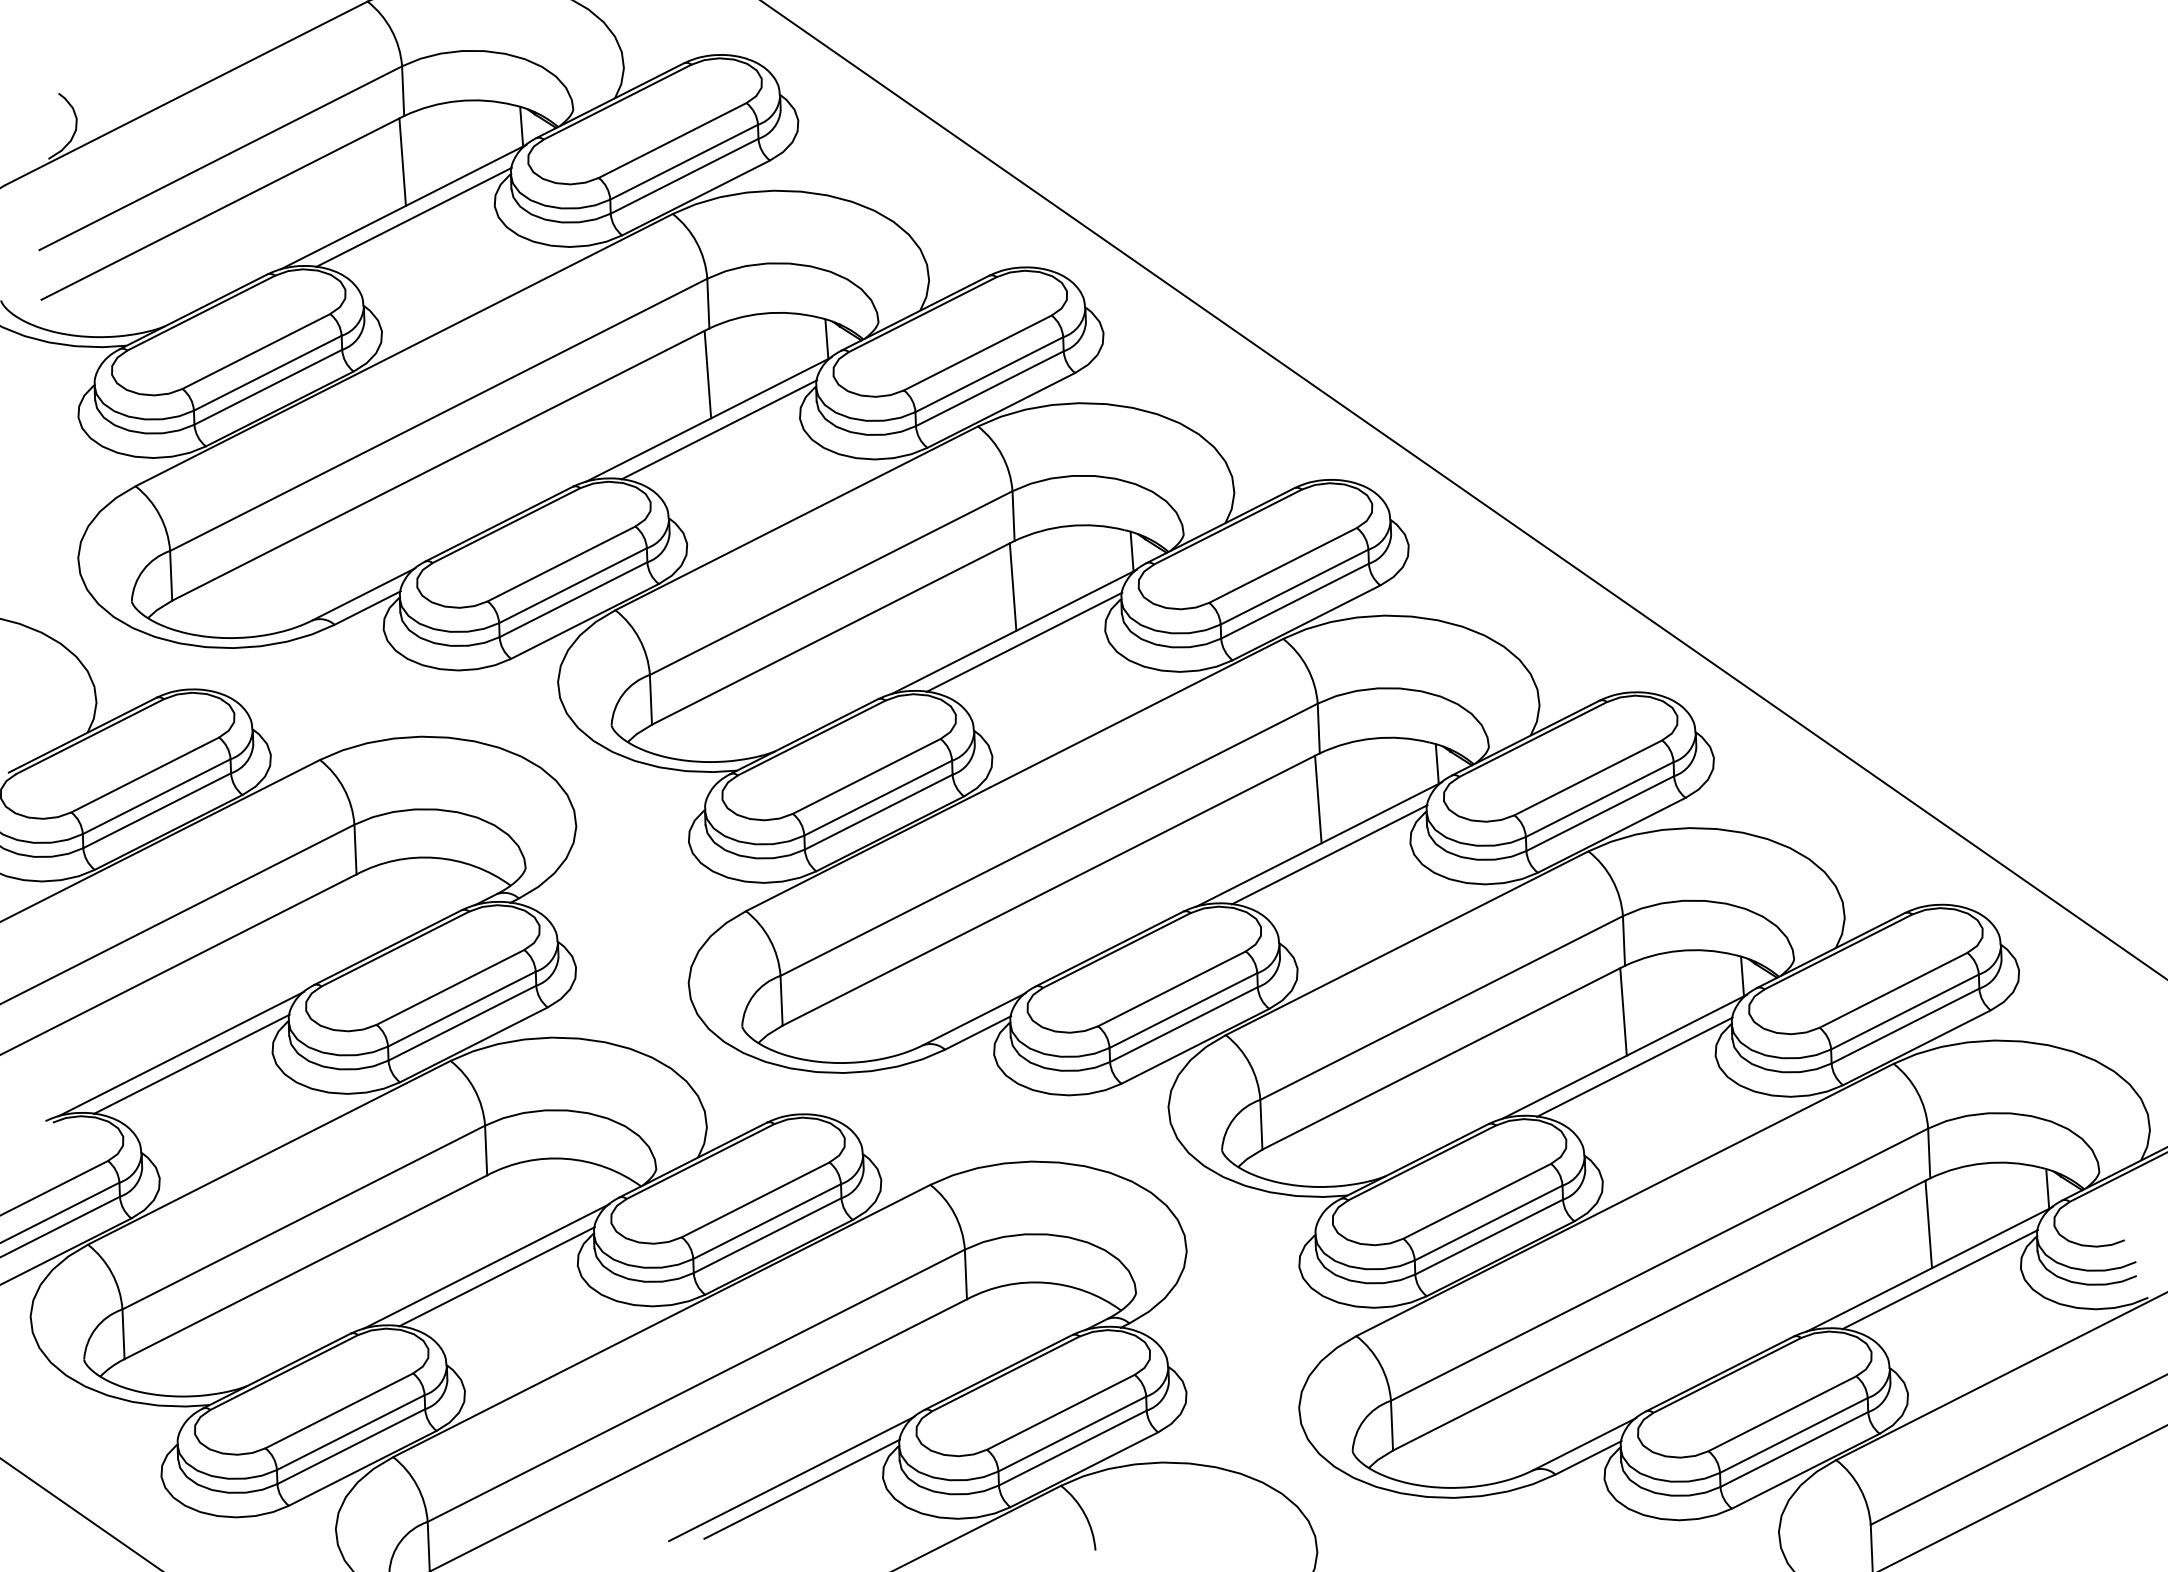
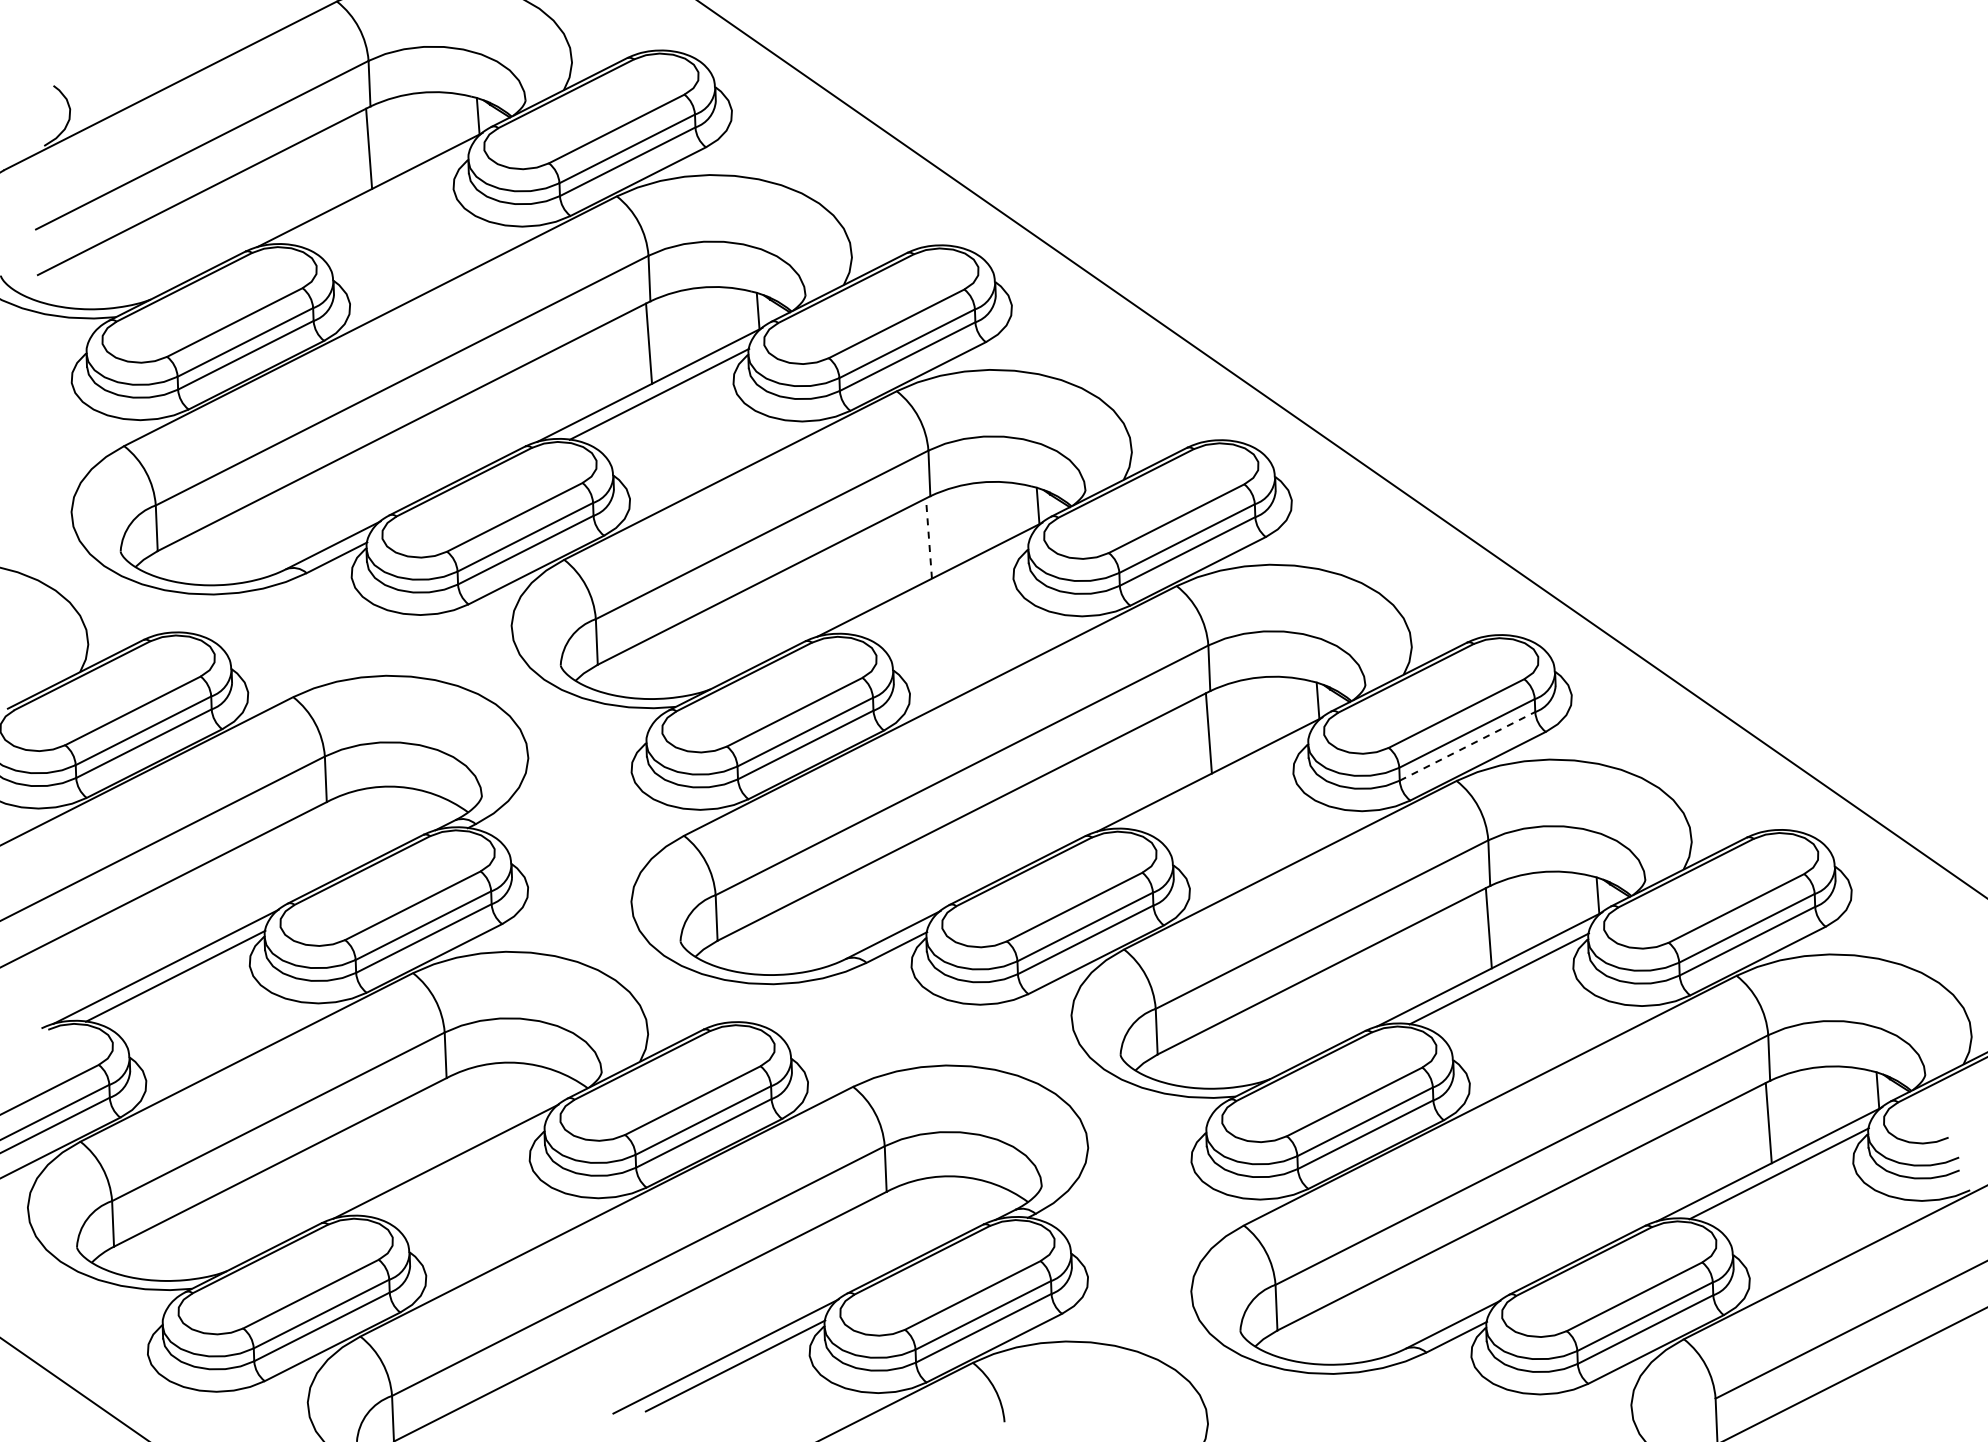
line: (414, 217) -> (379, 199), removed
line: (1012, 587) -> (928, 538), solid -> dashed
line: (1024, 641) -> (939, 588), removed
line: (1600, 813) -> (1467, 746), solid -> dashed
line: (1329, 854) -> (1219, 783), removed
line: (496, 1276) -> (455, 1170), removed

